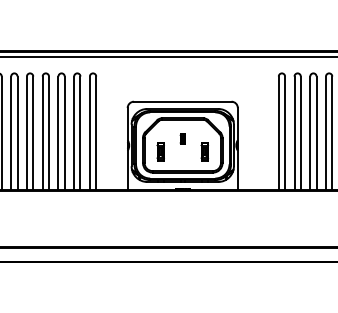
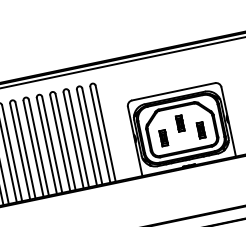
part: (182, 138) -> (179, 123), size x1.67

